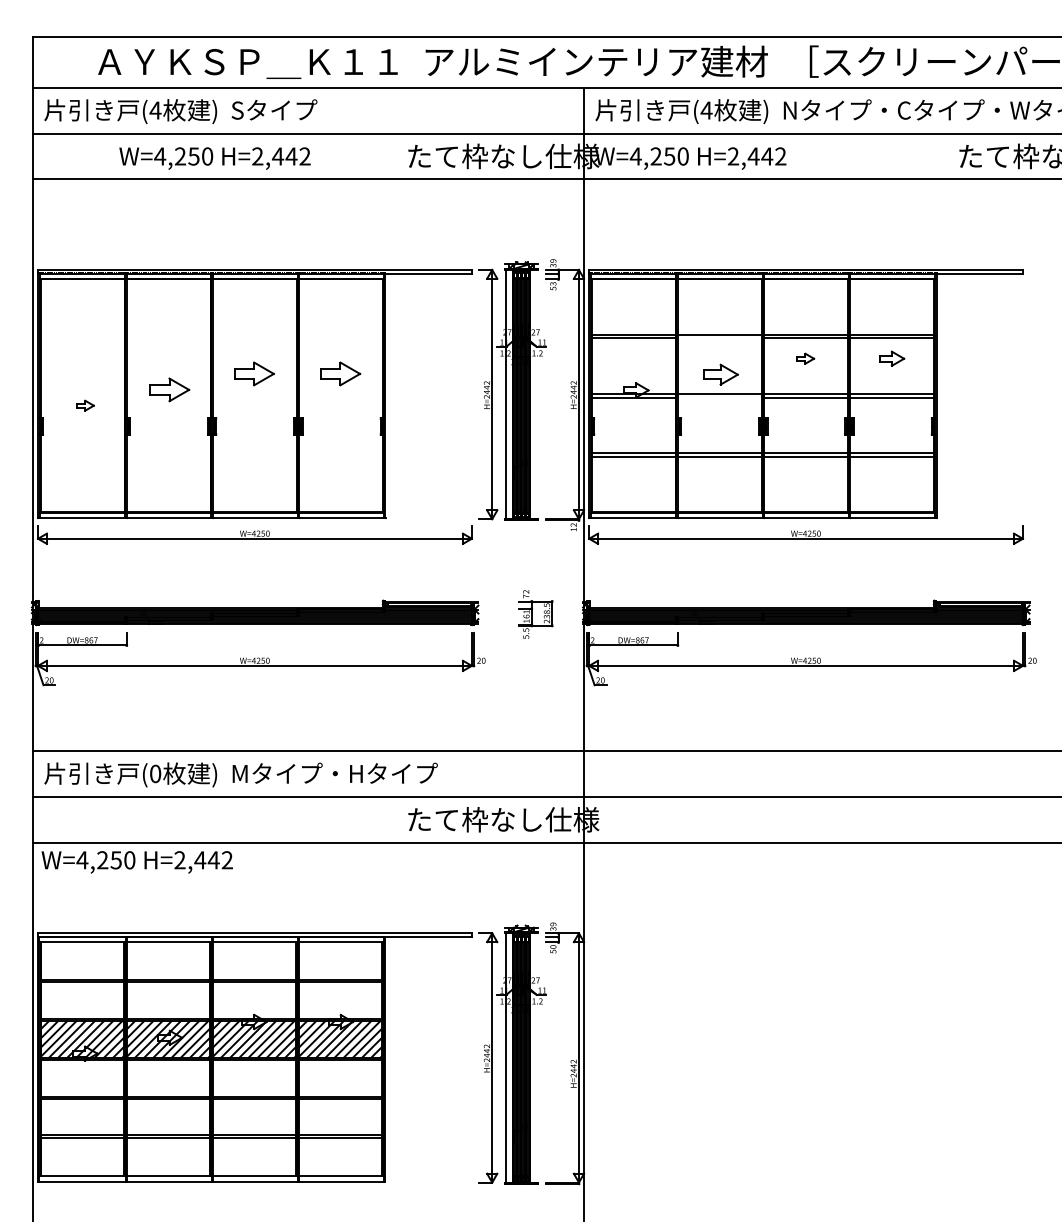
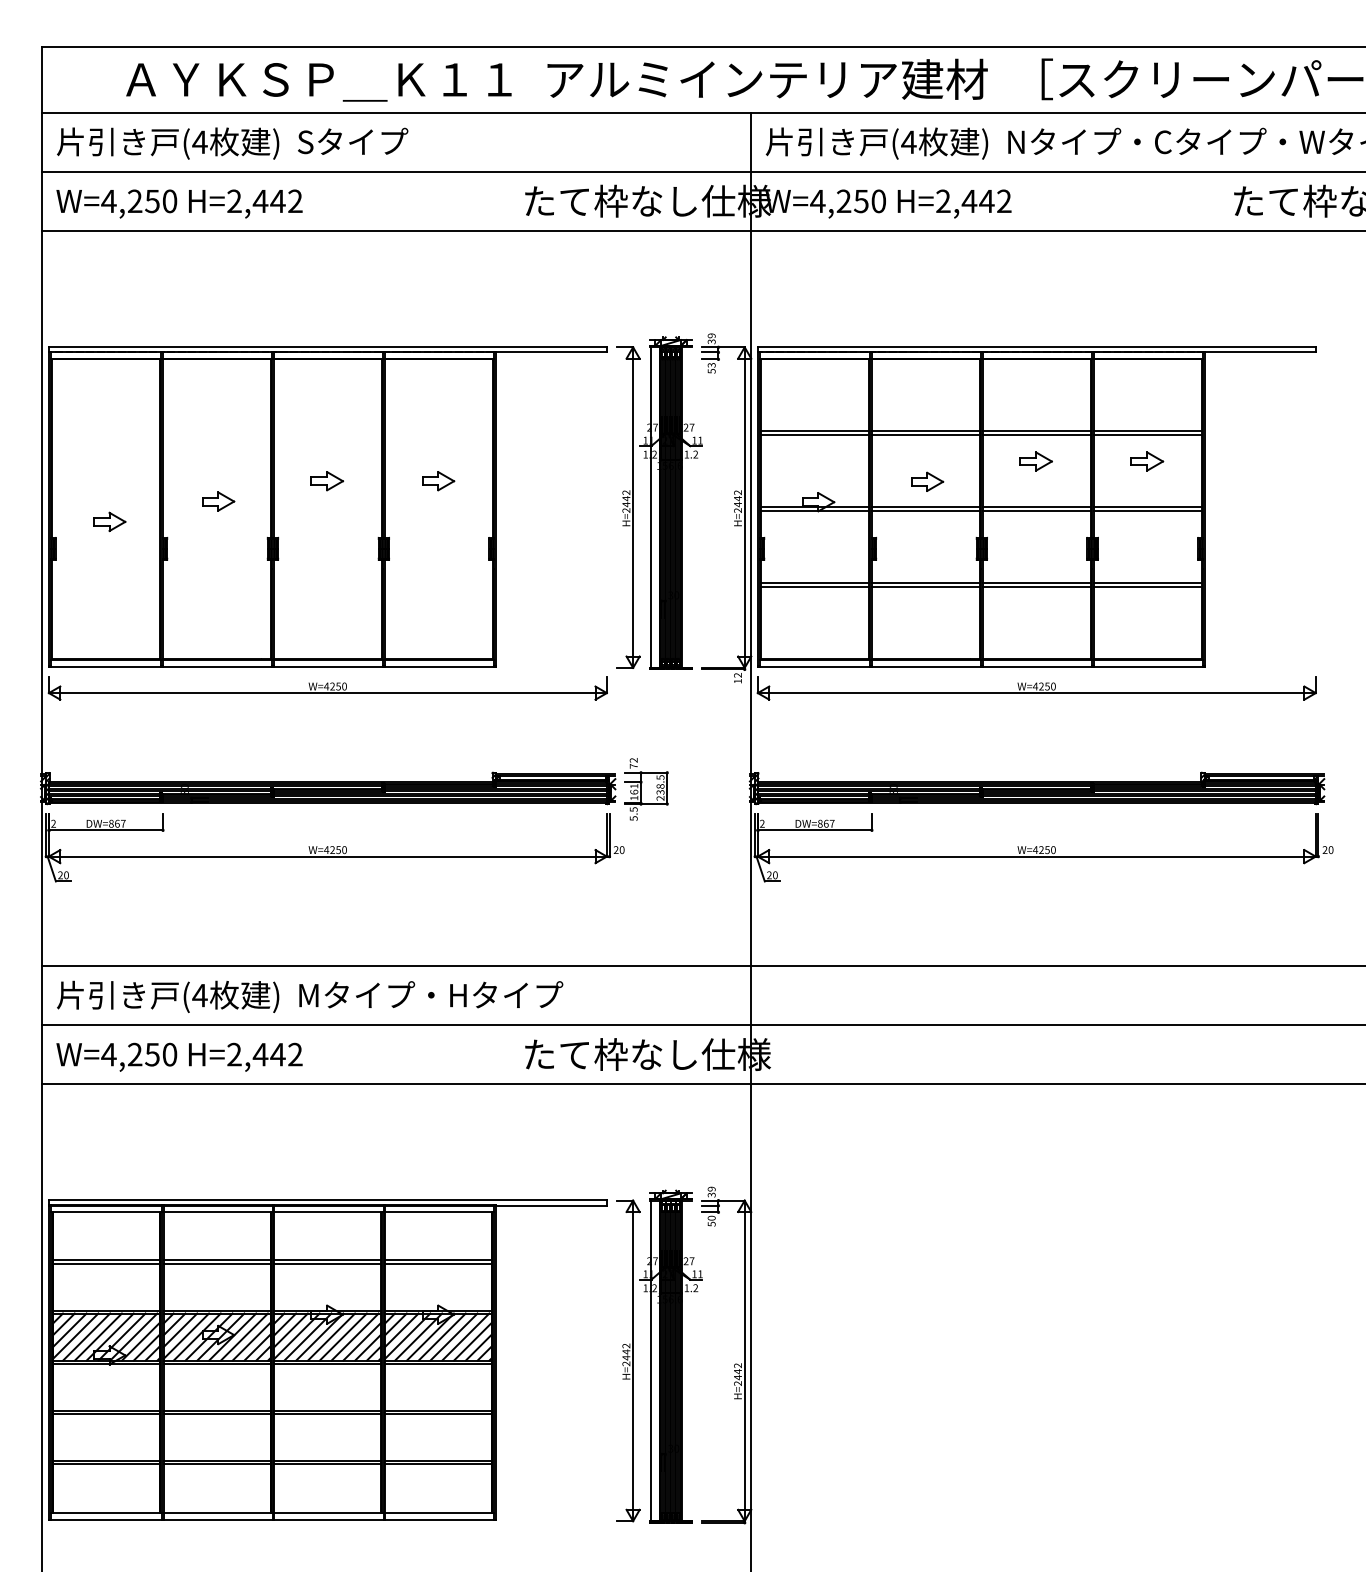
text: (214, 158) -> (179, 203), moved
line: (719, 338) -> (925, 435), added
part: (805, 358) -> (1035, 461), size x1.43
part: (254, 374) -> (327, 481), size x0.62
part: (340, 374) -> (438, 481), size x0.62
part: (721, 374) -> (927, 481), size x0.71
part: (169, 389) -> (218, 501), size x0.62
line: (719, 397) -> (925, 511), added
part: (85, 405) -> (109, 521), size x1.43
part: (536, 614) -> (646, 789), moved
text: (155, 773) -> (199, 995), (0 -> (4
text: (137, 861) -> (179, 1056), moved

